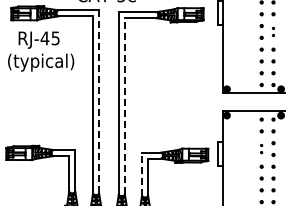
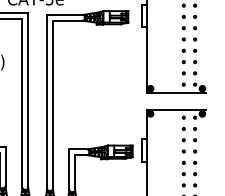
part: (273, 31) -> (195, 33), size x1.67
line: (99, 101) -> (28, 100), dashed -> solid
line: (124, 105) -> (52, 104), dashed -> solid
part: (261, 148) -> (183, 145), size x1.67
line: (142, 173) -> (69, 169), dashed -> solid

